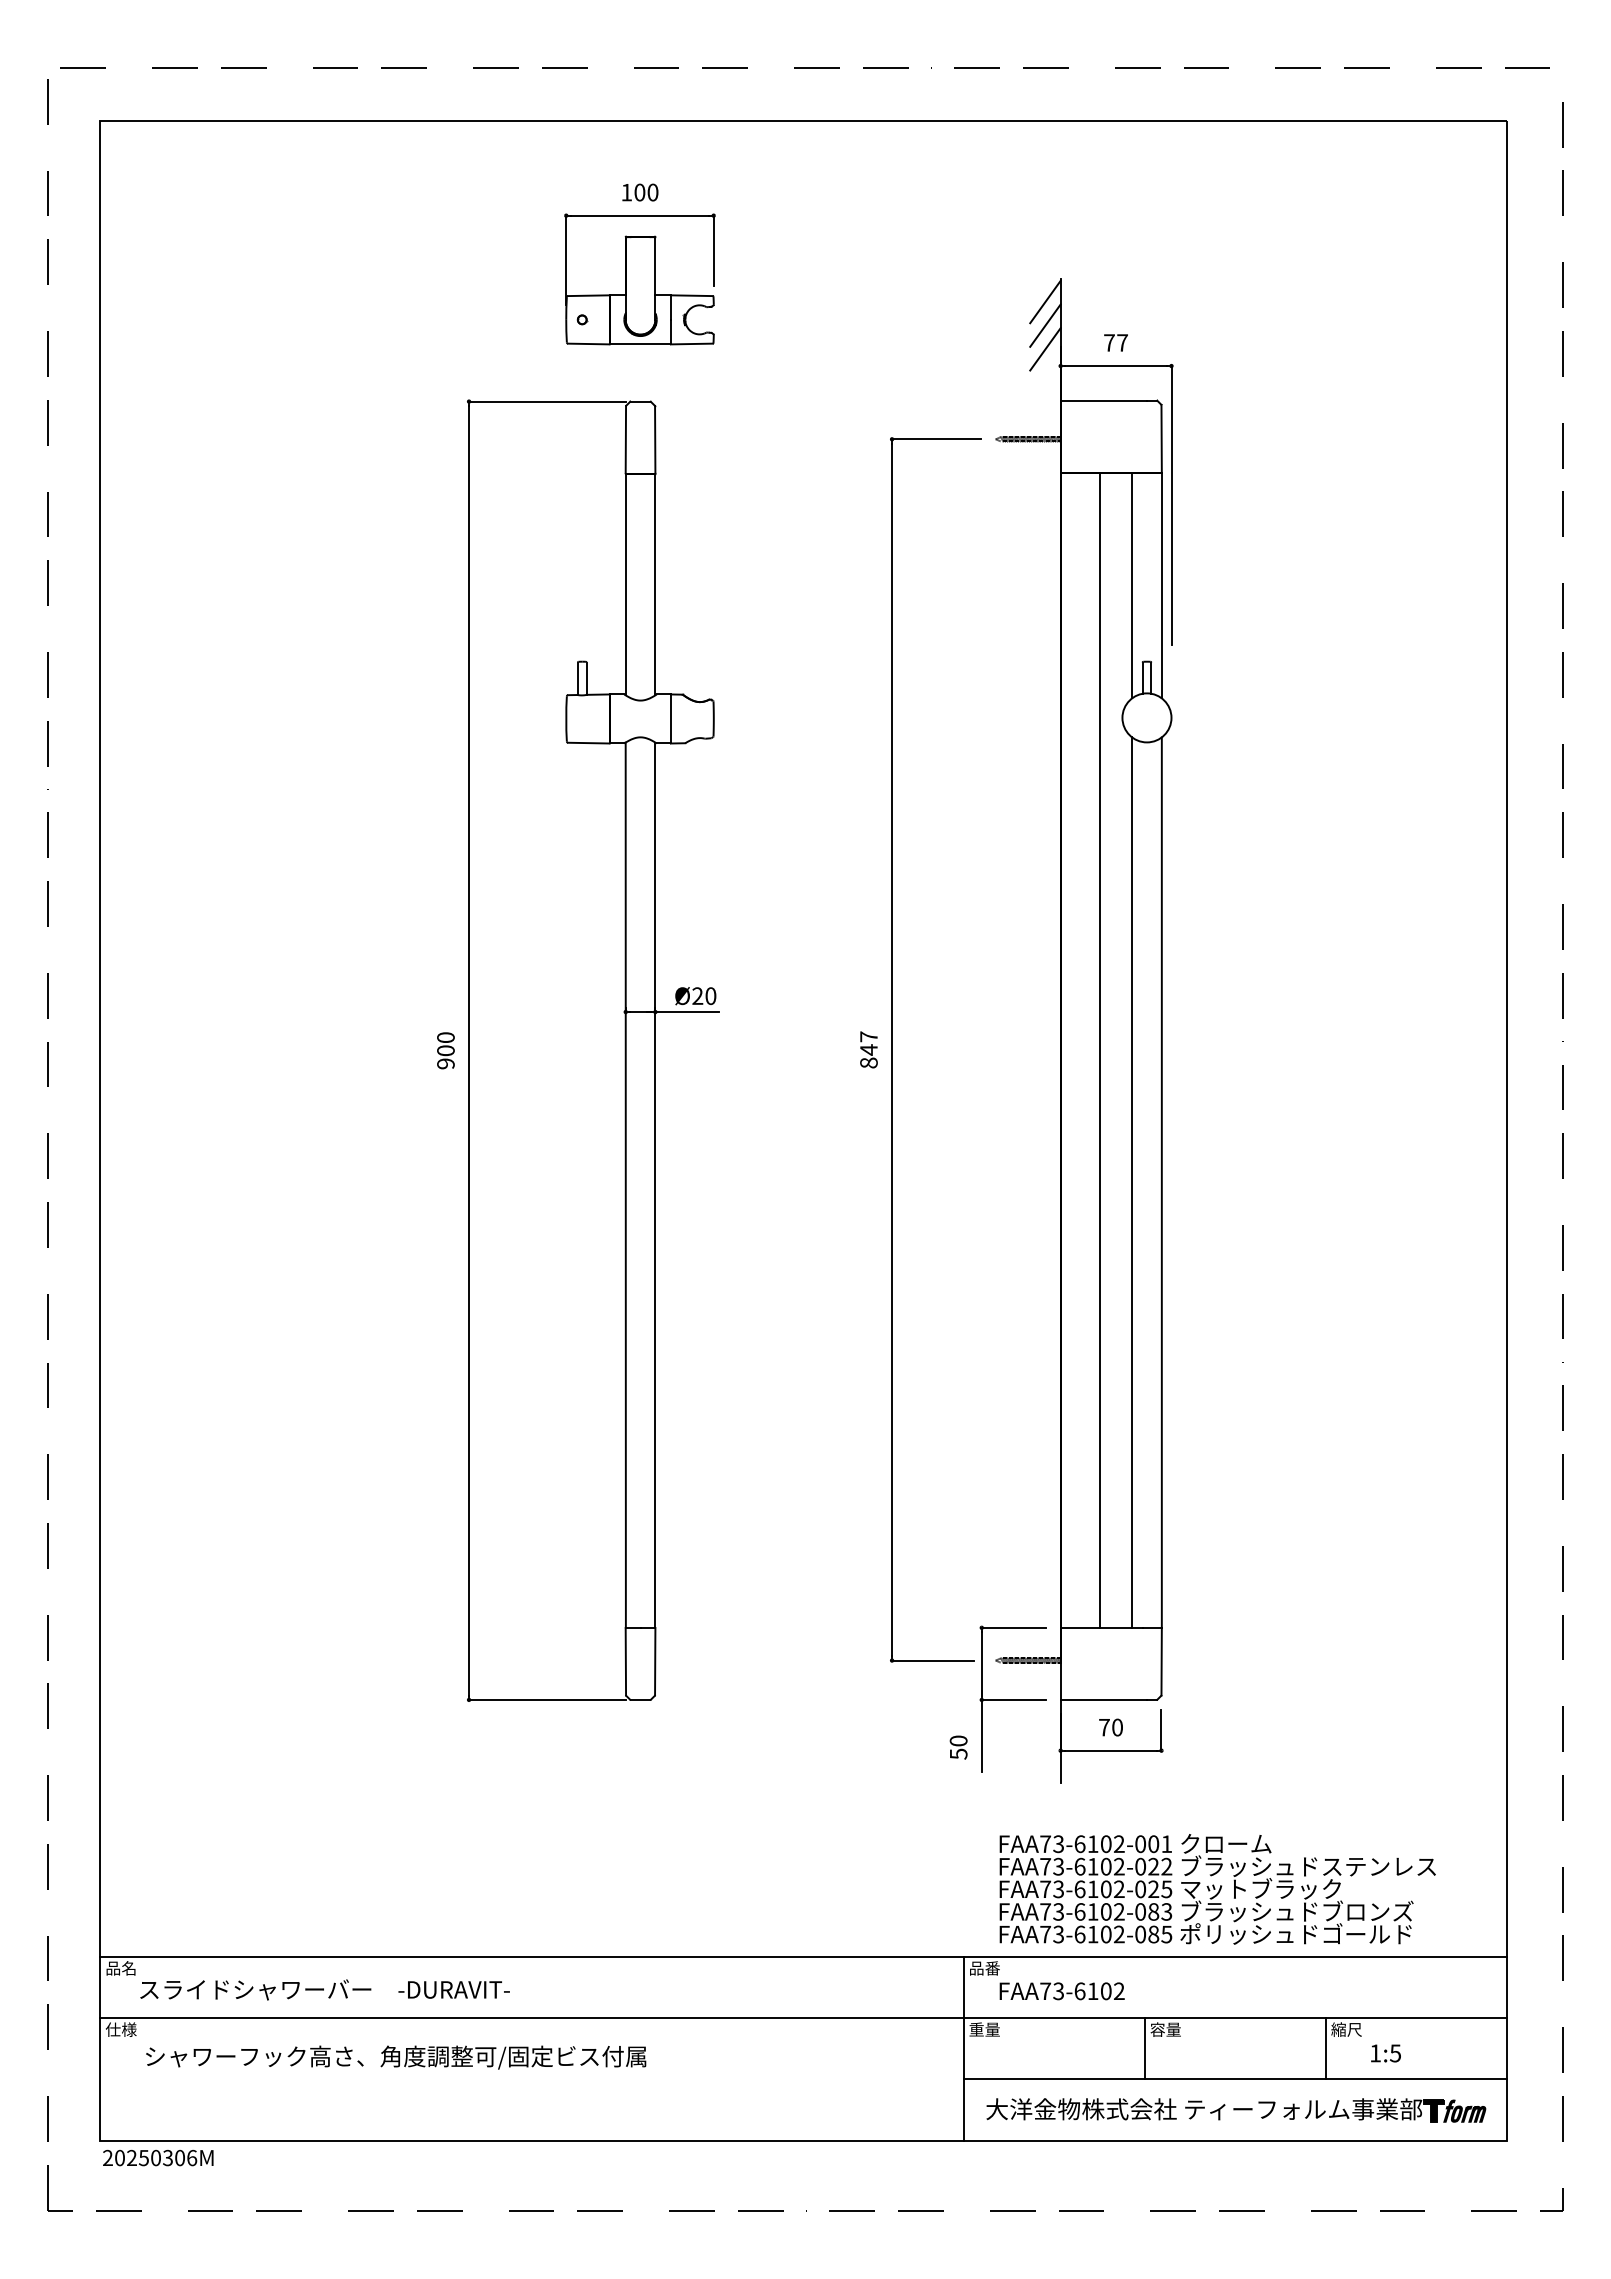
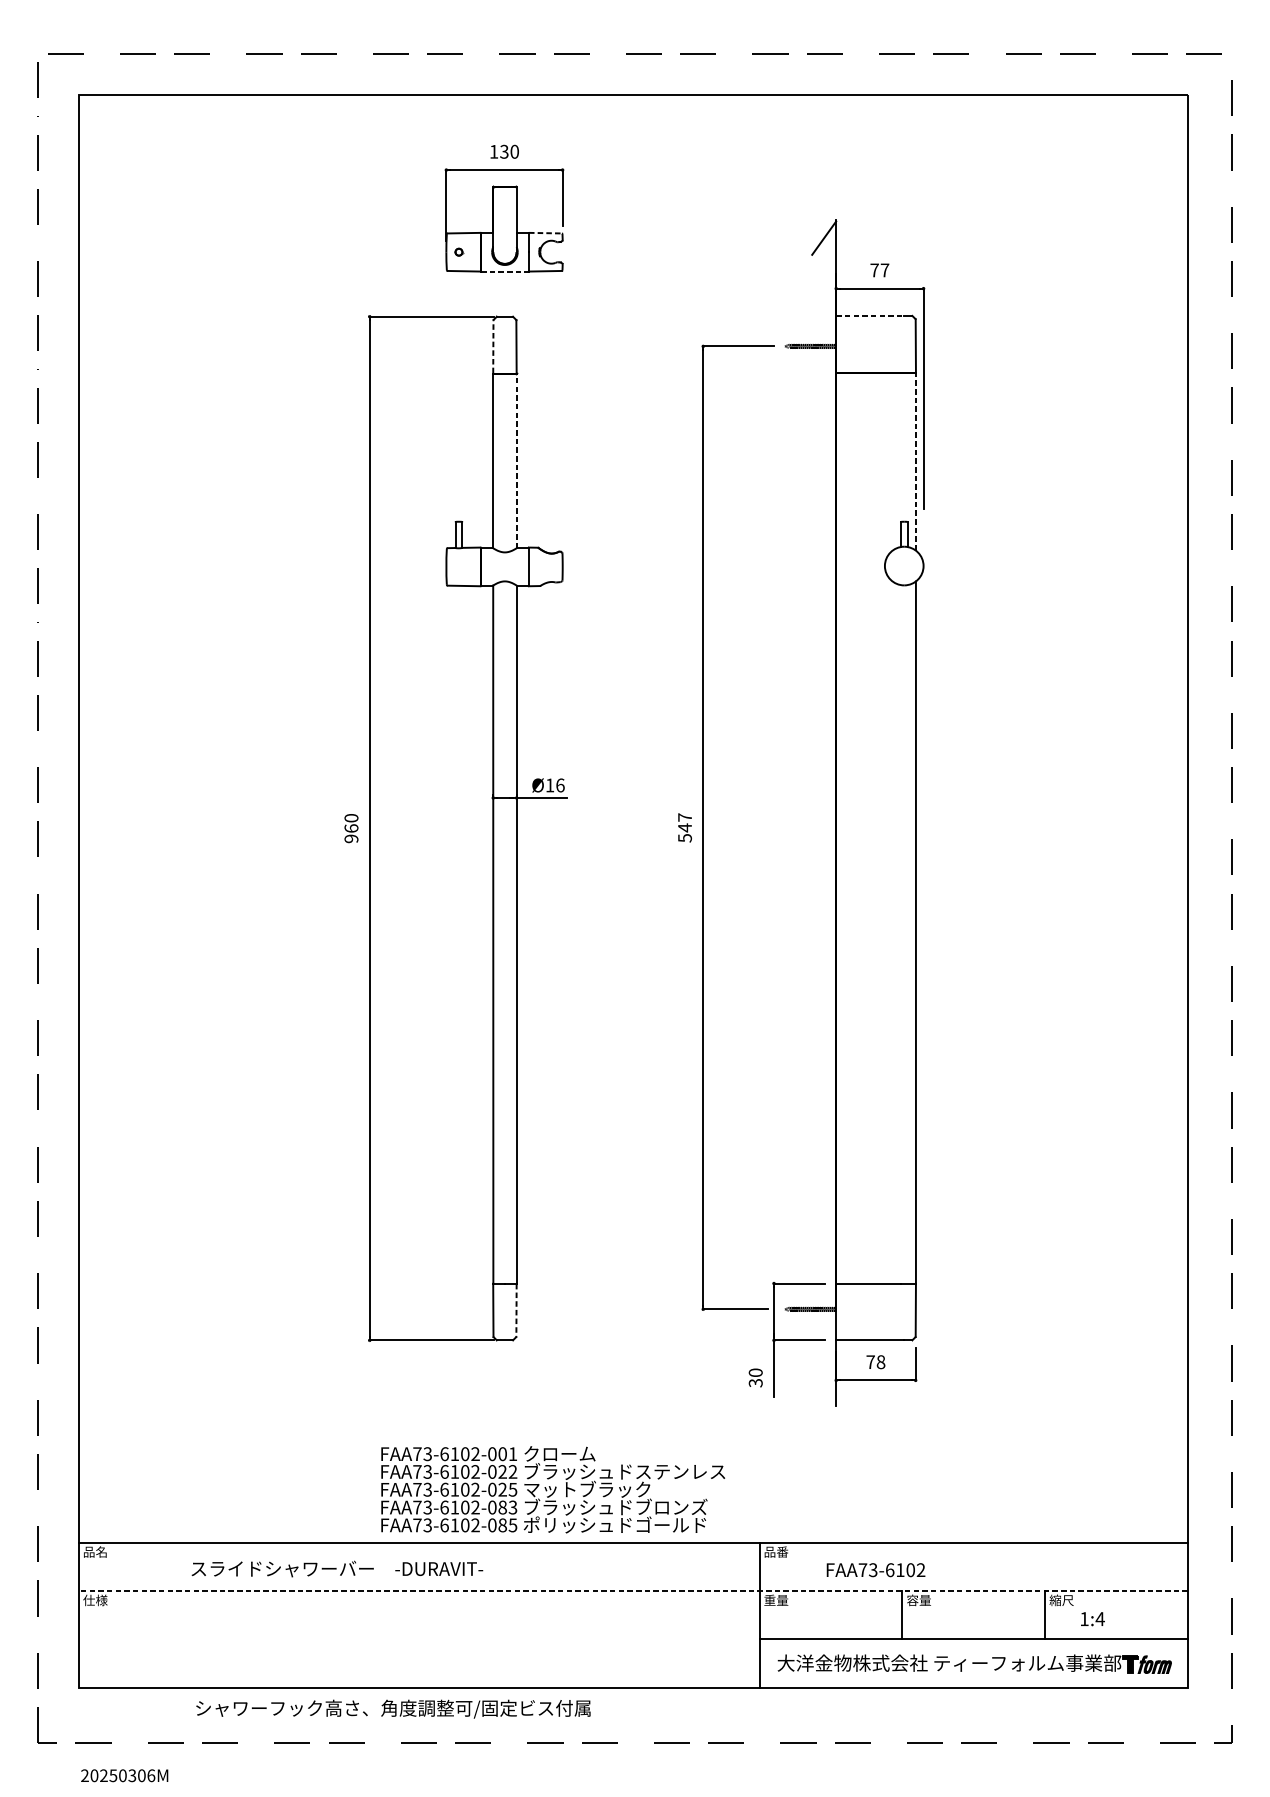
text: (639, 192) -> (504, 151), 100 -> 130
line: (691, 295) -> (545, 233), solid -> dashed
line: (1045, 325) -> (824, 256), removed
line: (640, 344) -> (504, 271), solid -> dashed
line: (1045, 349) -> (824, 275), removed
line: (1104, 400) -> (870, 315), solid -> dashed
line: (625, 439) -> (493, 346), solid -> dashed
line: (655, 584) -> (516, 460), solid -> dashed
line: (1132, 585) -> (892, 461), removed
line: (1161, 585) -> (915, 461), solid -> dashed
text: (704, 995) -> (555, 784), Ø20 -> Ø16
line: (1099, 1049) -> (866, 827), removed
text: (445, 1050) -> (351, 828), 900 -> 960
text: (868, 1062) -> (684, 837), 847 -> 547
line: (1132, 1182) -> (892, 932), removed
line: (655, 1661) -> (516, 1310), solid -> dashed
text: (1117, 1727) -> (881, 1362), 70 -> 78
text: (957, 1753) -> (754, 1382), 50 -> 30
text: (1217, 1889) -> (552, 1489), moved
text: (324, 1989) -> (336, 1568), moved
text: (1061, 1991) -> (875, 1570), moved
line: (802, 2017) -> (632, 1590), solid -> dashed
text: (1395, 2053) -> (1100, 1619), 1:5 -> 1:4
text: (396, 2057) -> (393, 1709), moved
text: (158, 2157) -> (124, 1775), moved

